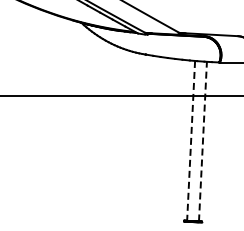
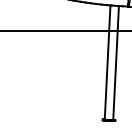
line: (191, 141) -> (107, 63), dashed -> solid
line: (202, 141) -> (115, 63), dashed -> solid

